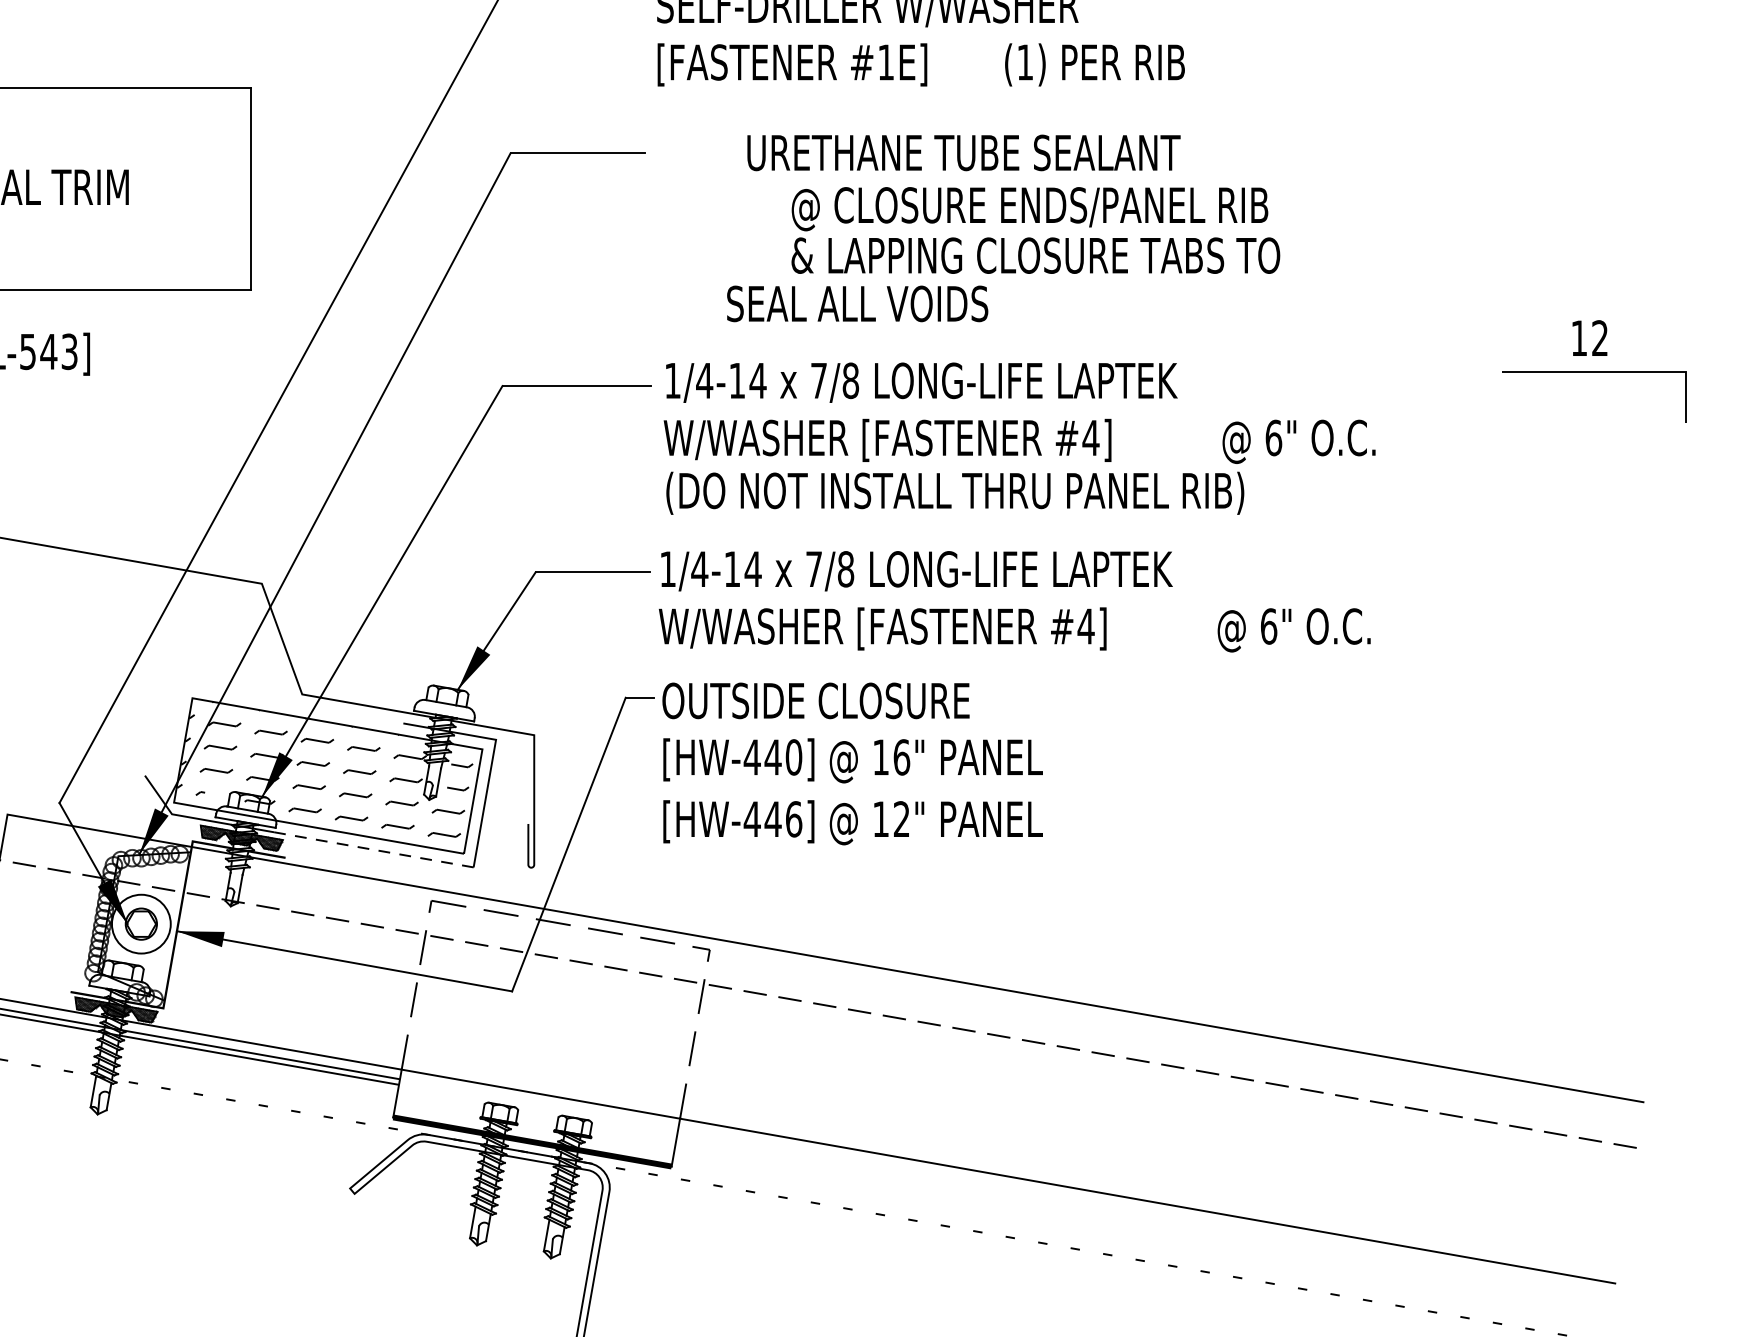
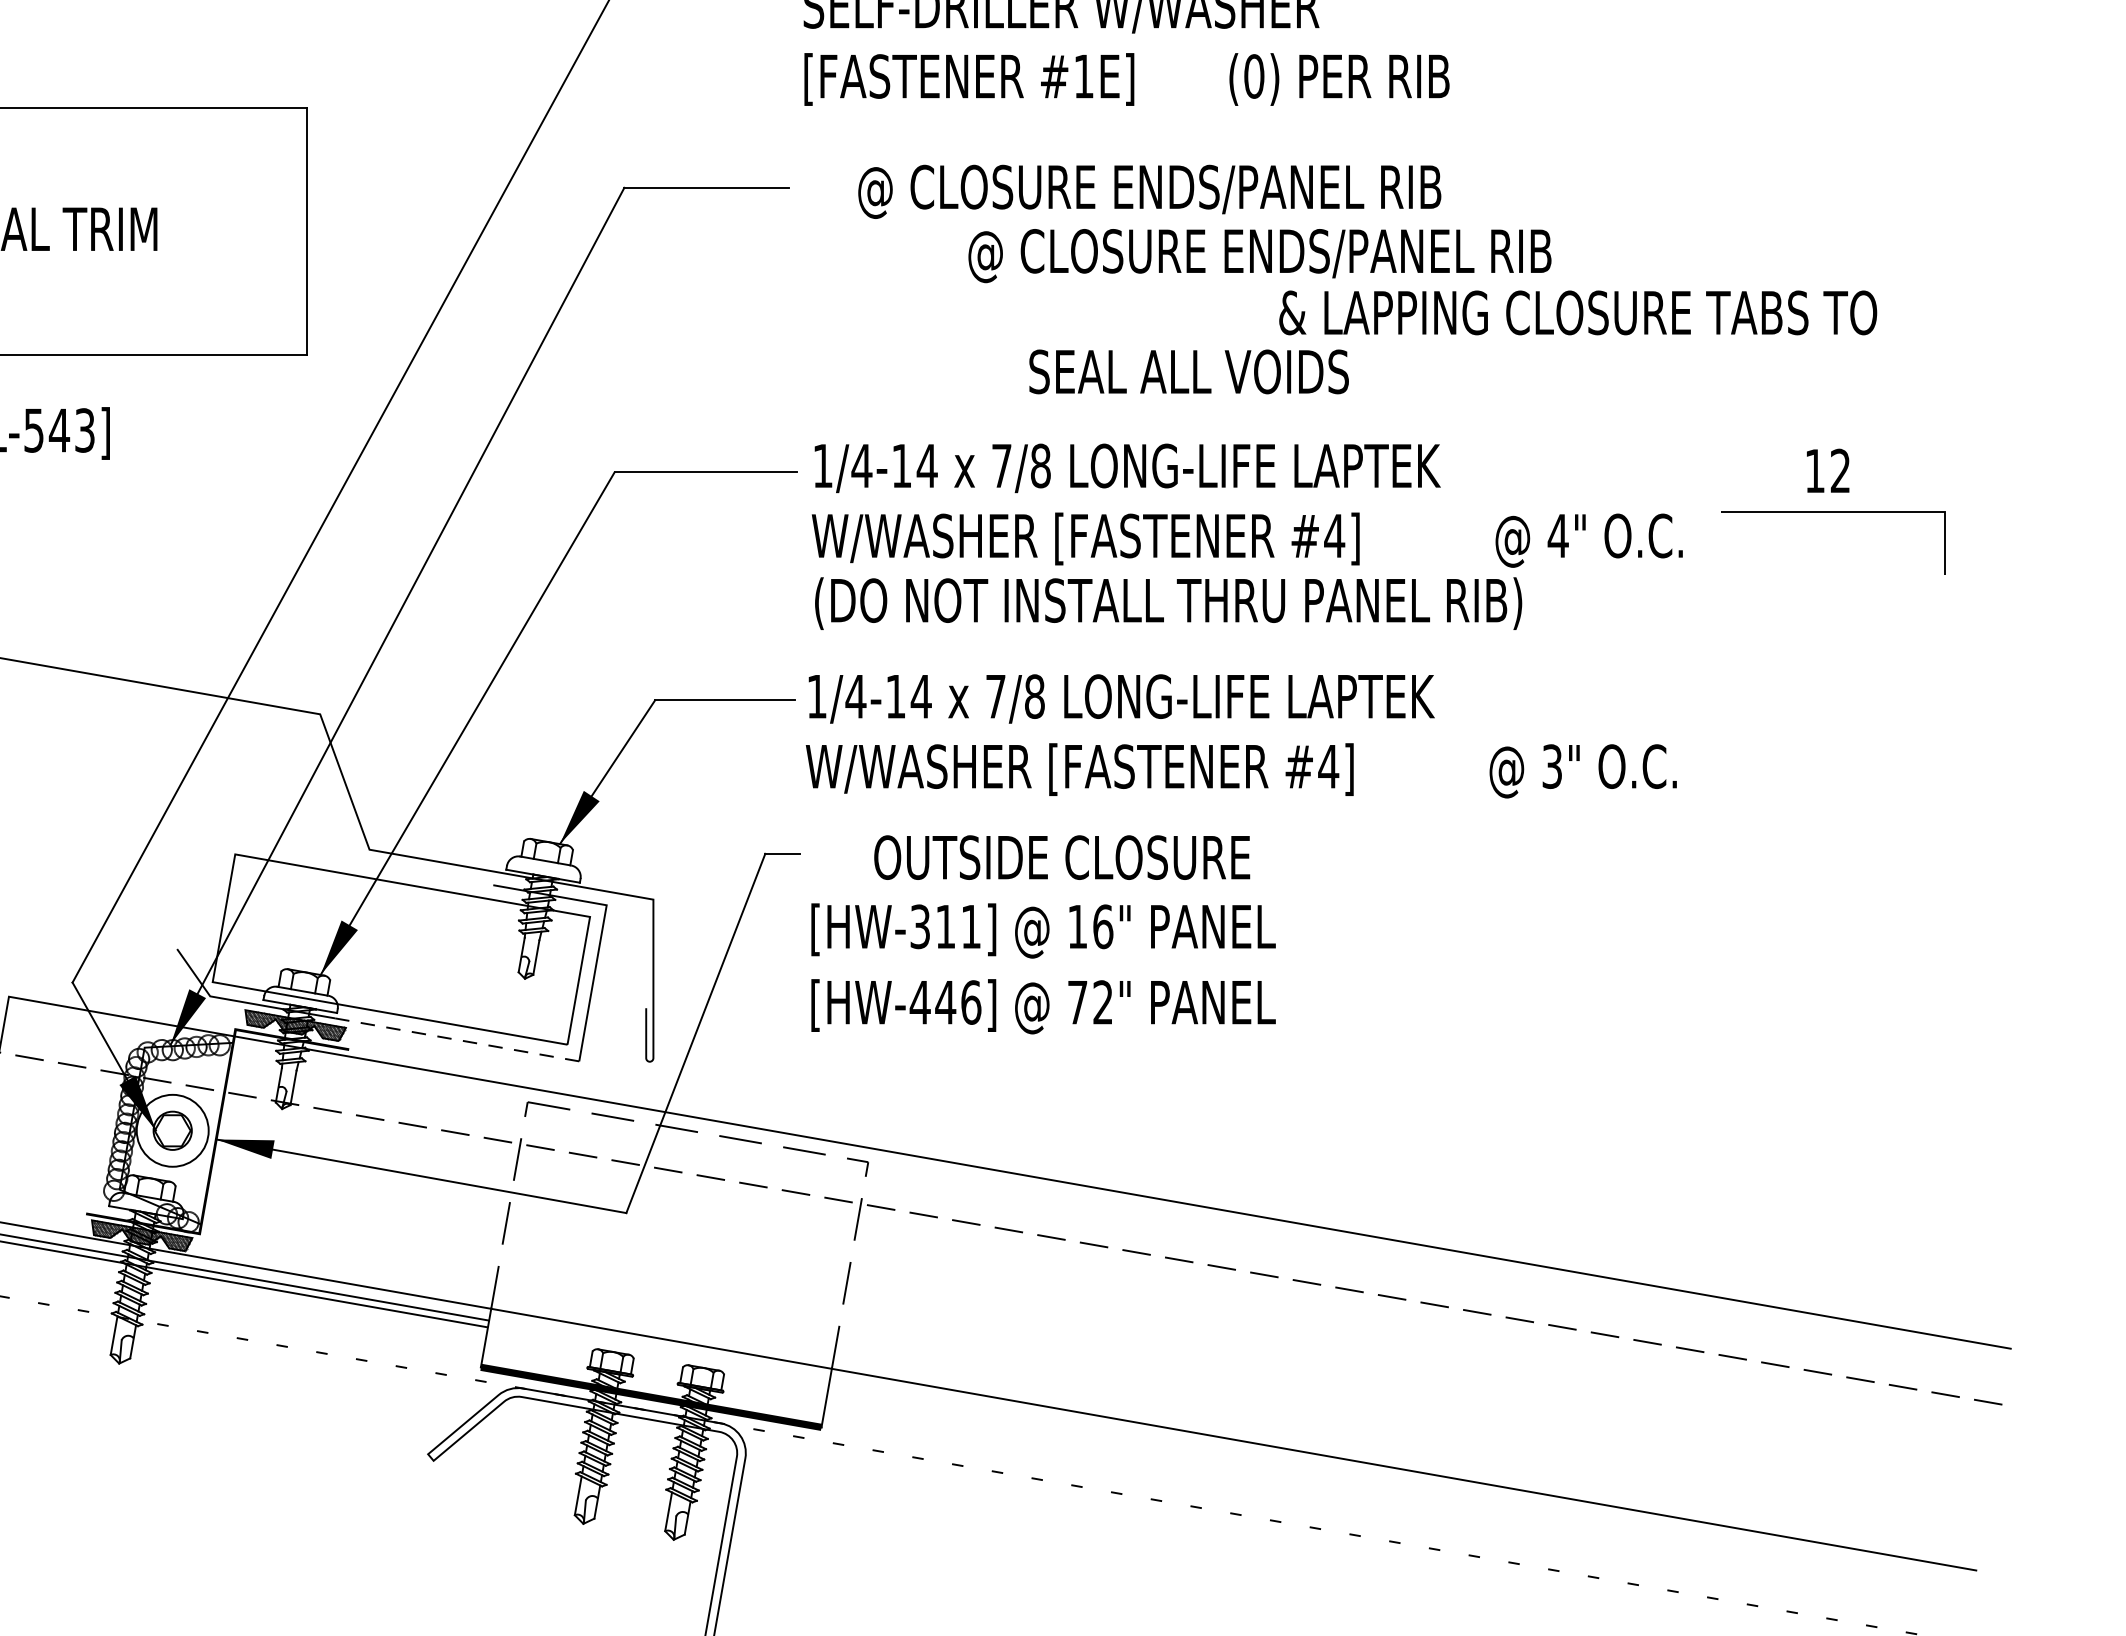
text: (1025, 62) -> (1254, 76), (1) -> (0)
text: (941, 156) -> (1151, 191), URETHANE TUBE SEALANT -> @ CLOSURE ENDS/PANEL RIB
text: (1036, 255) -> (1578, 312), moved
text: (857, 303) -> (1188, 371), moved
part: (1594, 371) -> (1833, 511), moved
text: (1273, 437) -> (1557, 535), 6" -> 4"
text: (1269, 626) -> (1552, 766), 6" -> 3"
text: (816, 700) -> (1062, 857), moved
text: (772, 757) -> (945, 926), [HW-440] -> [HW-311]
hatch: (324, 769) -> (396, 941), removed
text: (880, 819) -> (1077, 1002), 12" -> 72"

